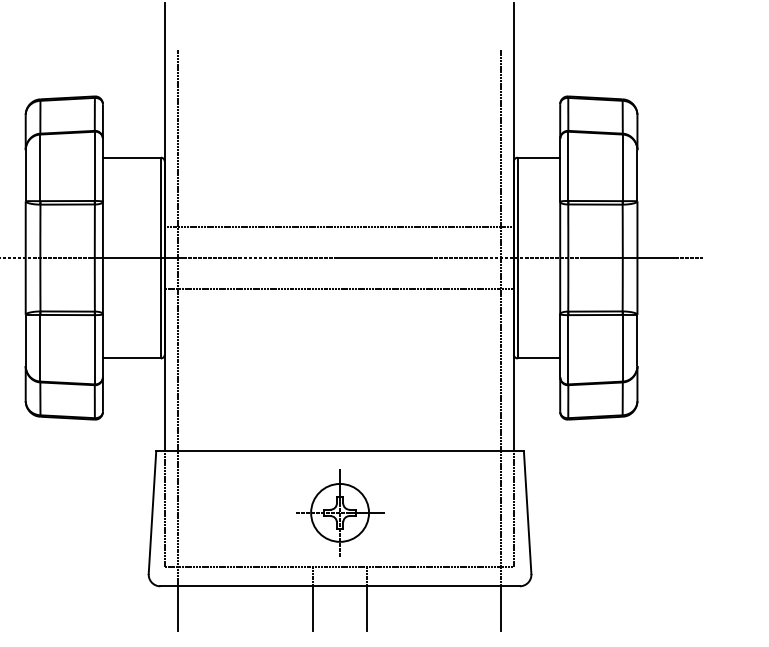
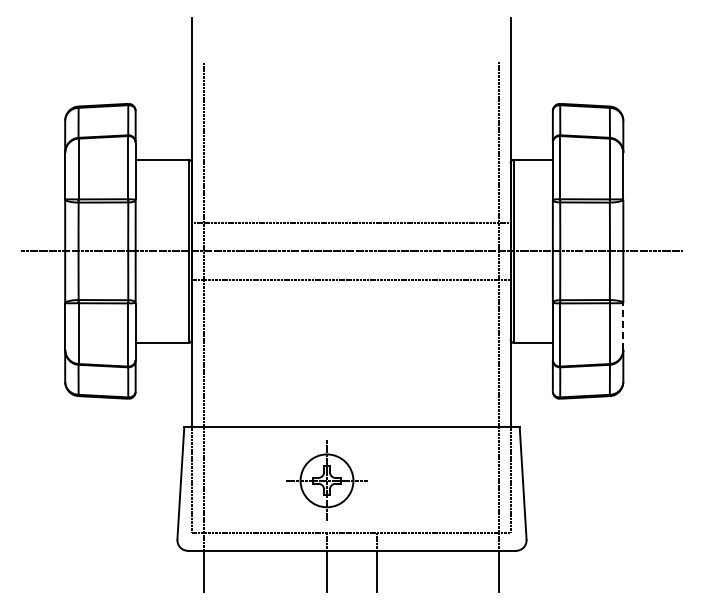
line: (637, 339) -> (623, 325), solid -> dashed
part: (339, 512) -> (326, 480), moved

